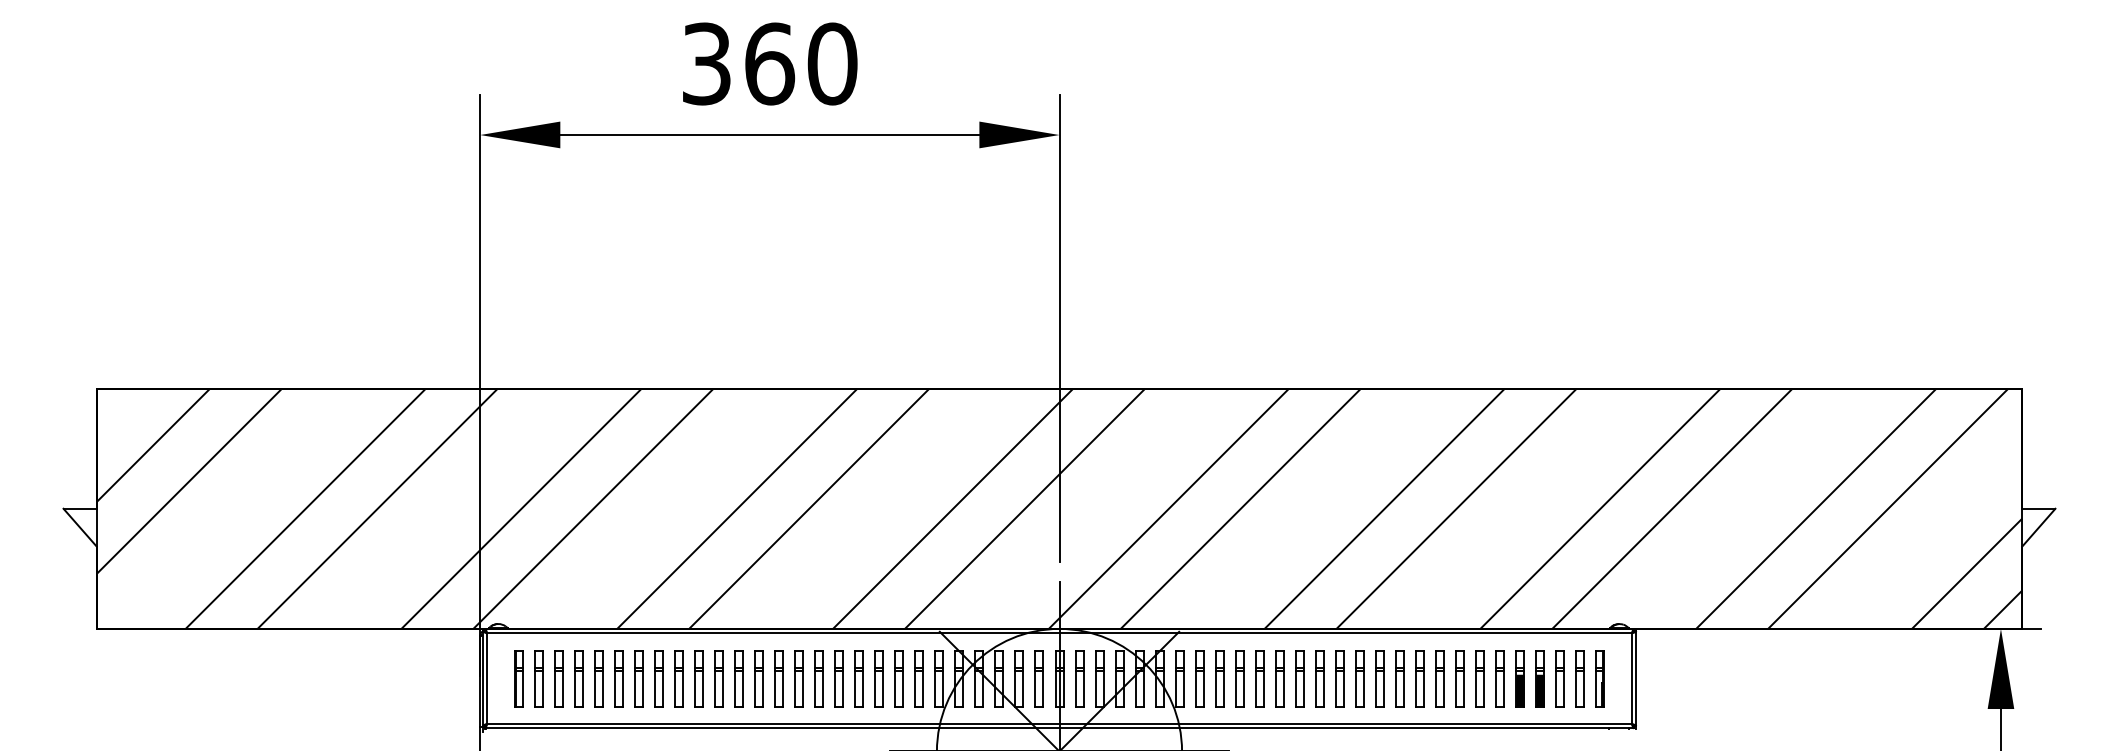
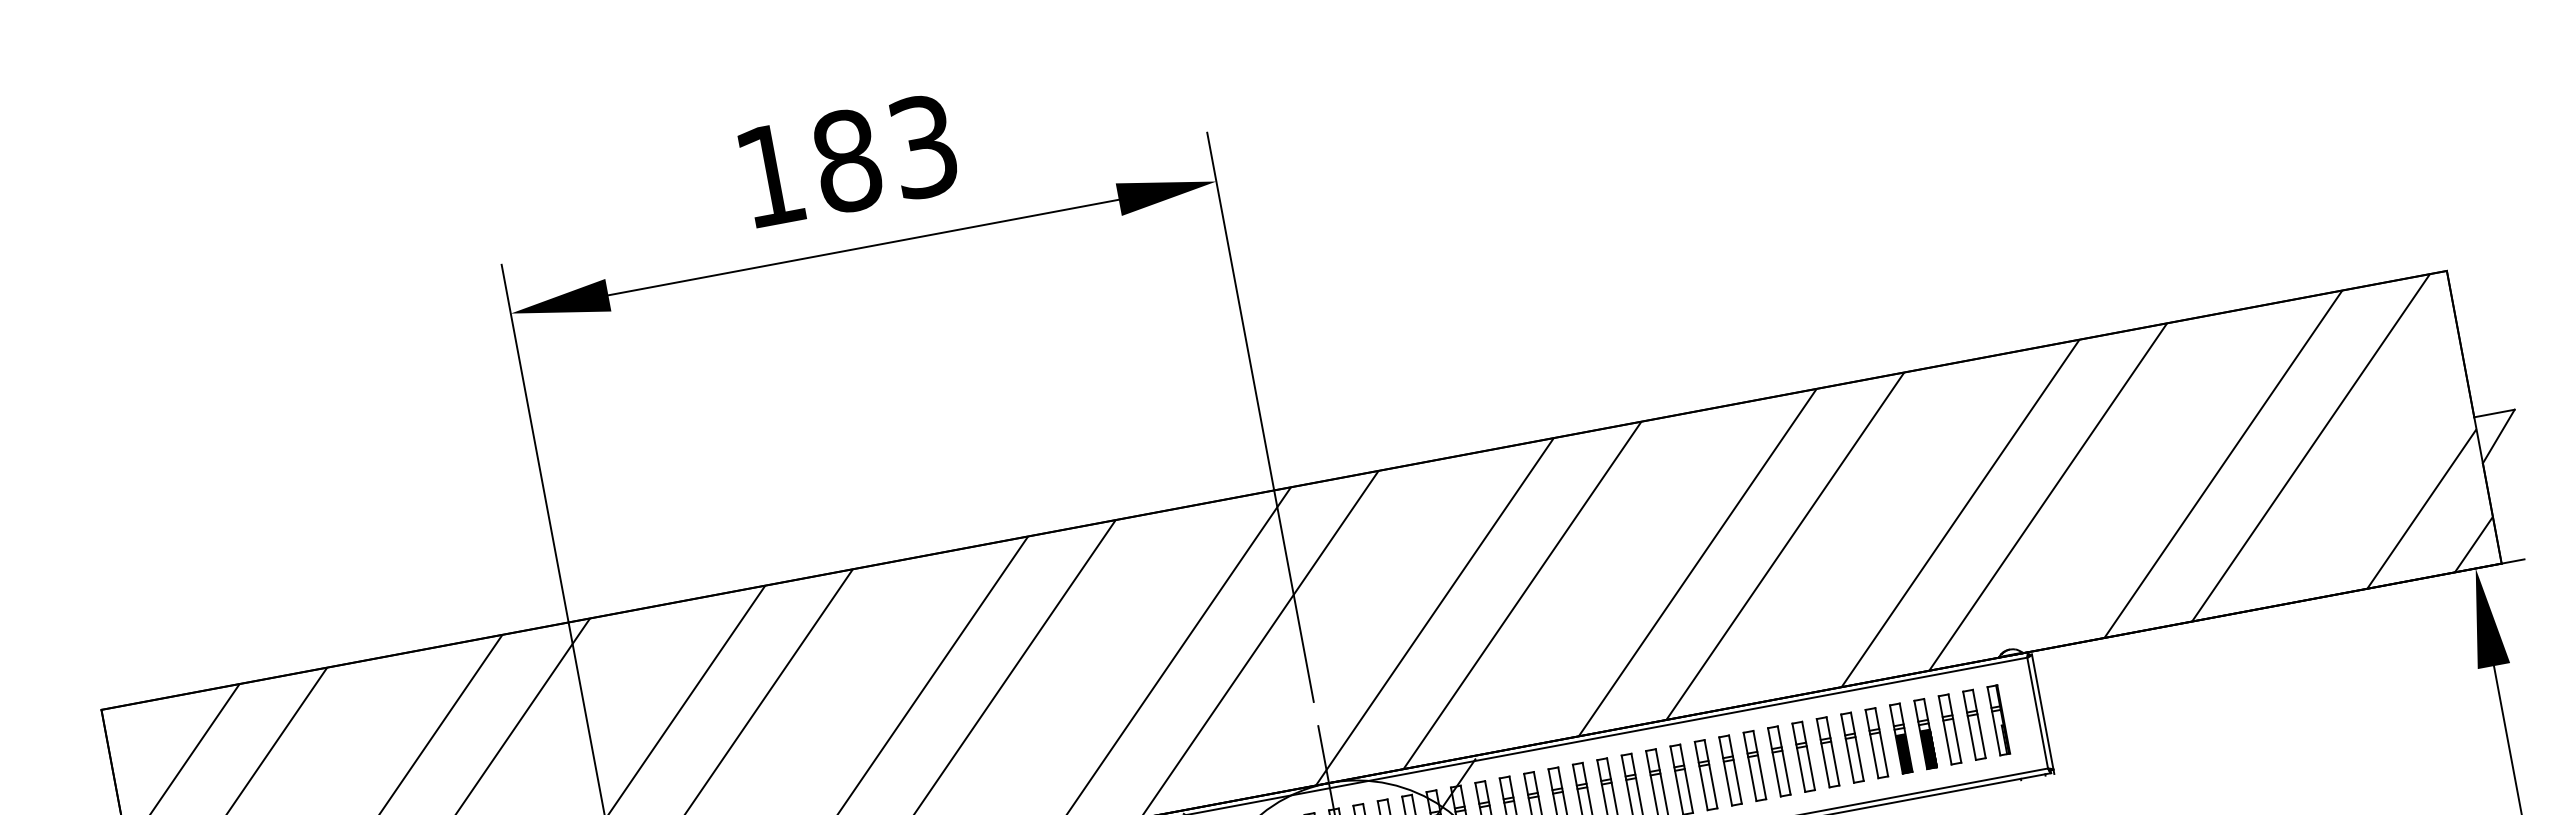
text: (770, 63) -> (848, 160), 360 -> 183

